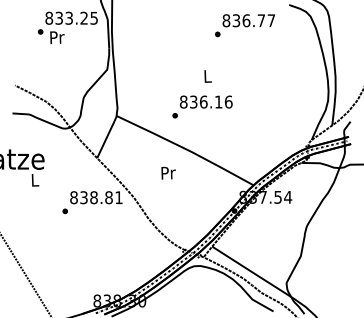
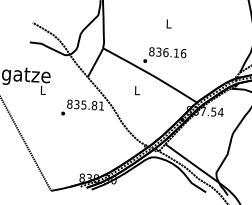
text: (202, 106) -> (164, 55), moved
text: (168, 172) -> (137, 90), Pr -> L
text: (93, 197) -> (83, 104), 838.81 -> 835.81

